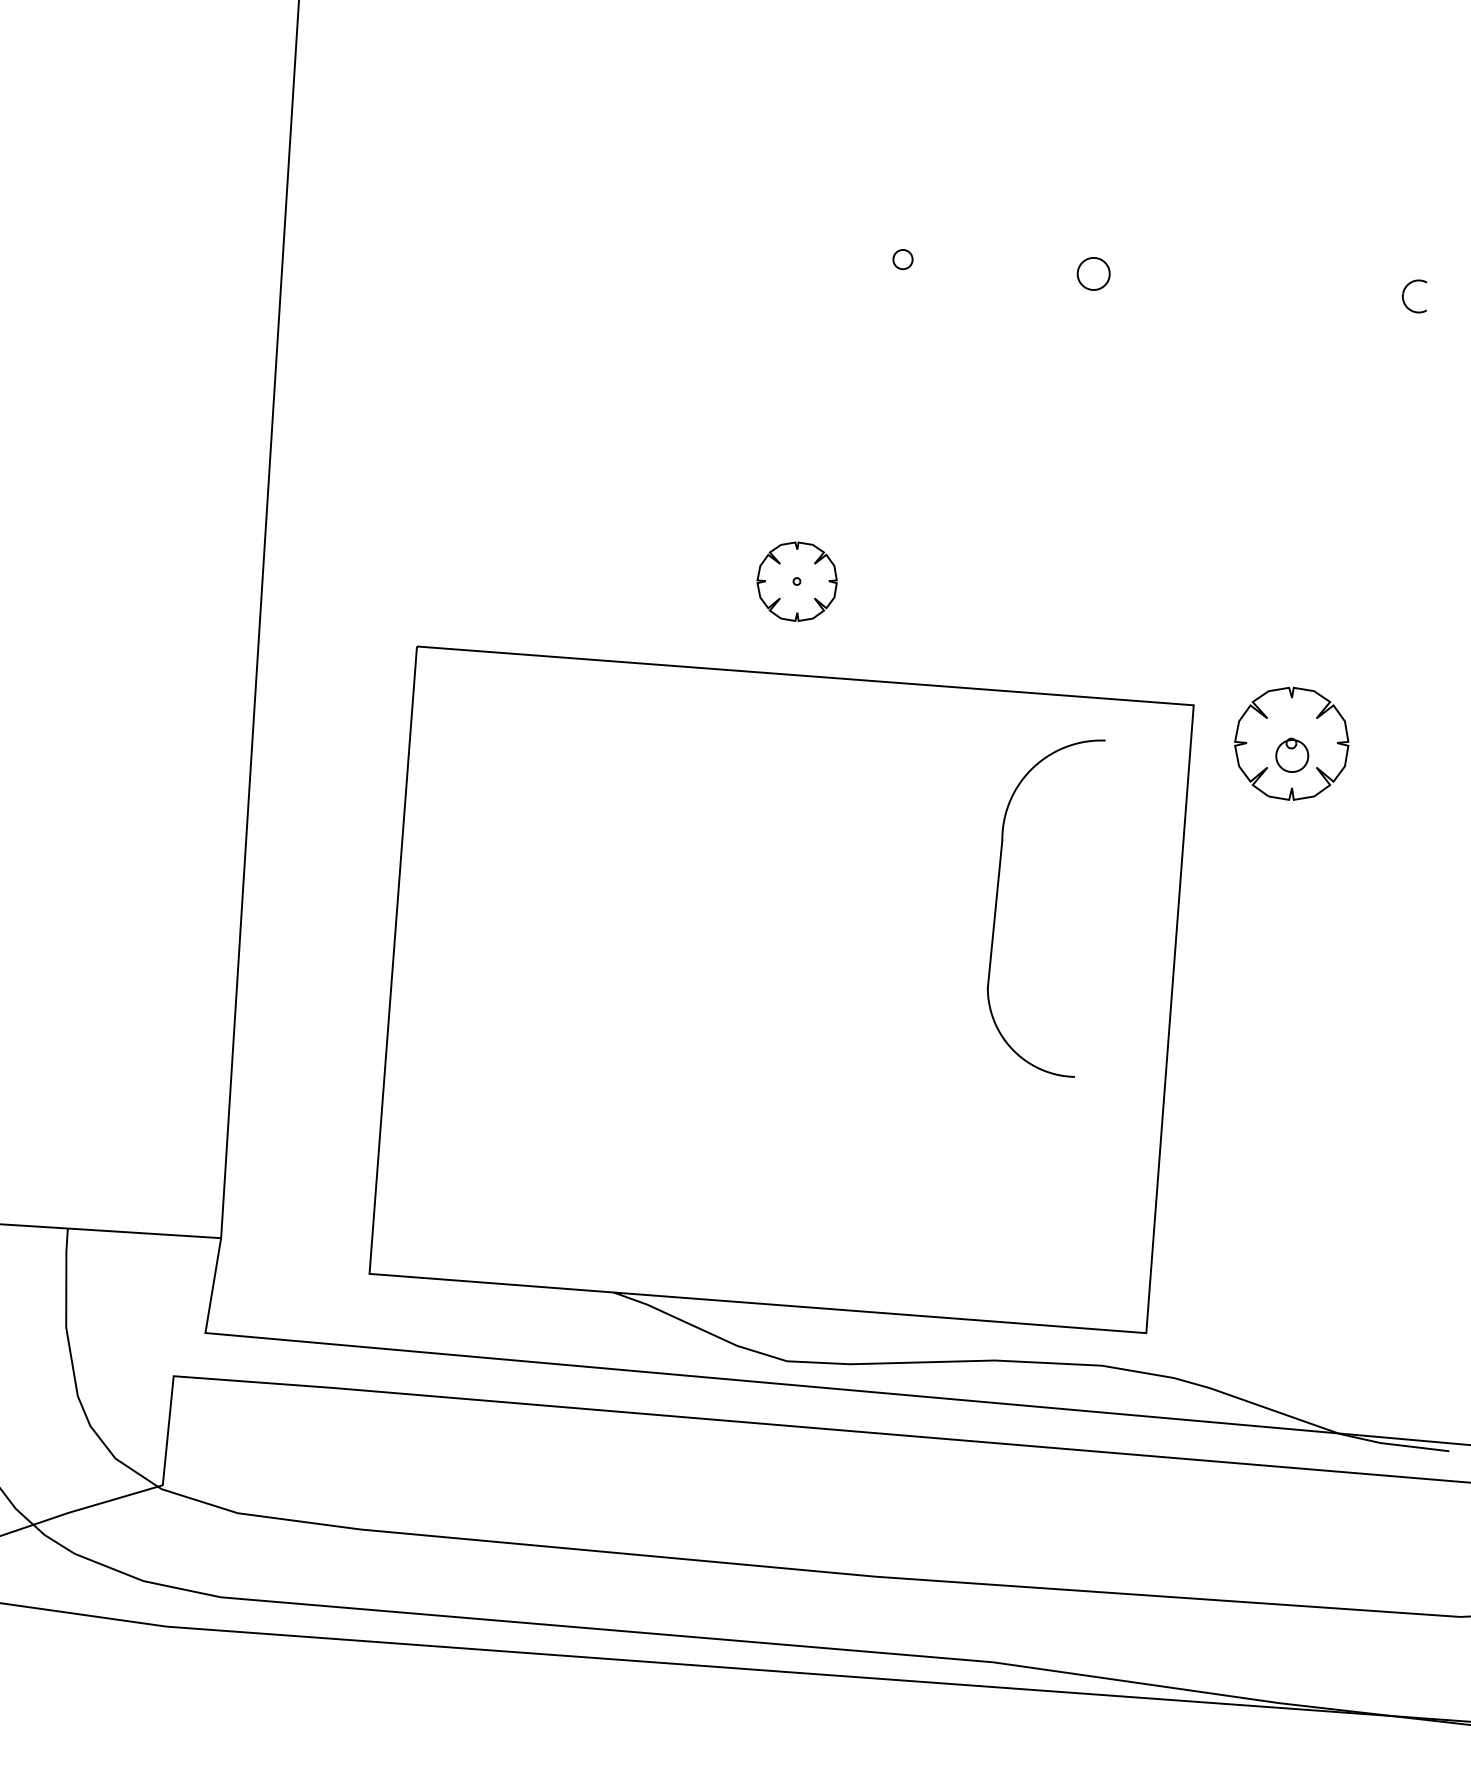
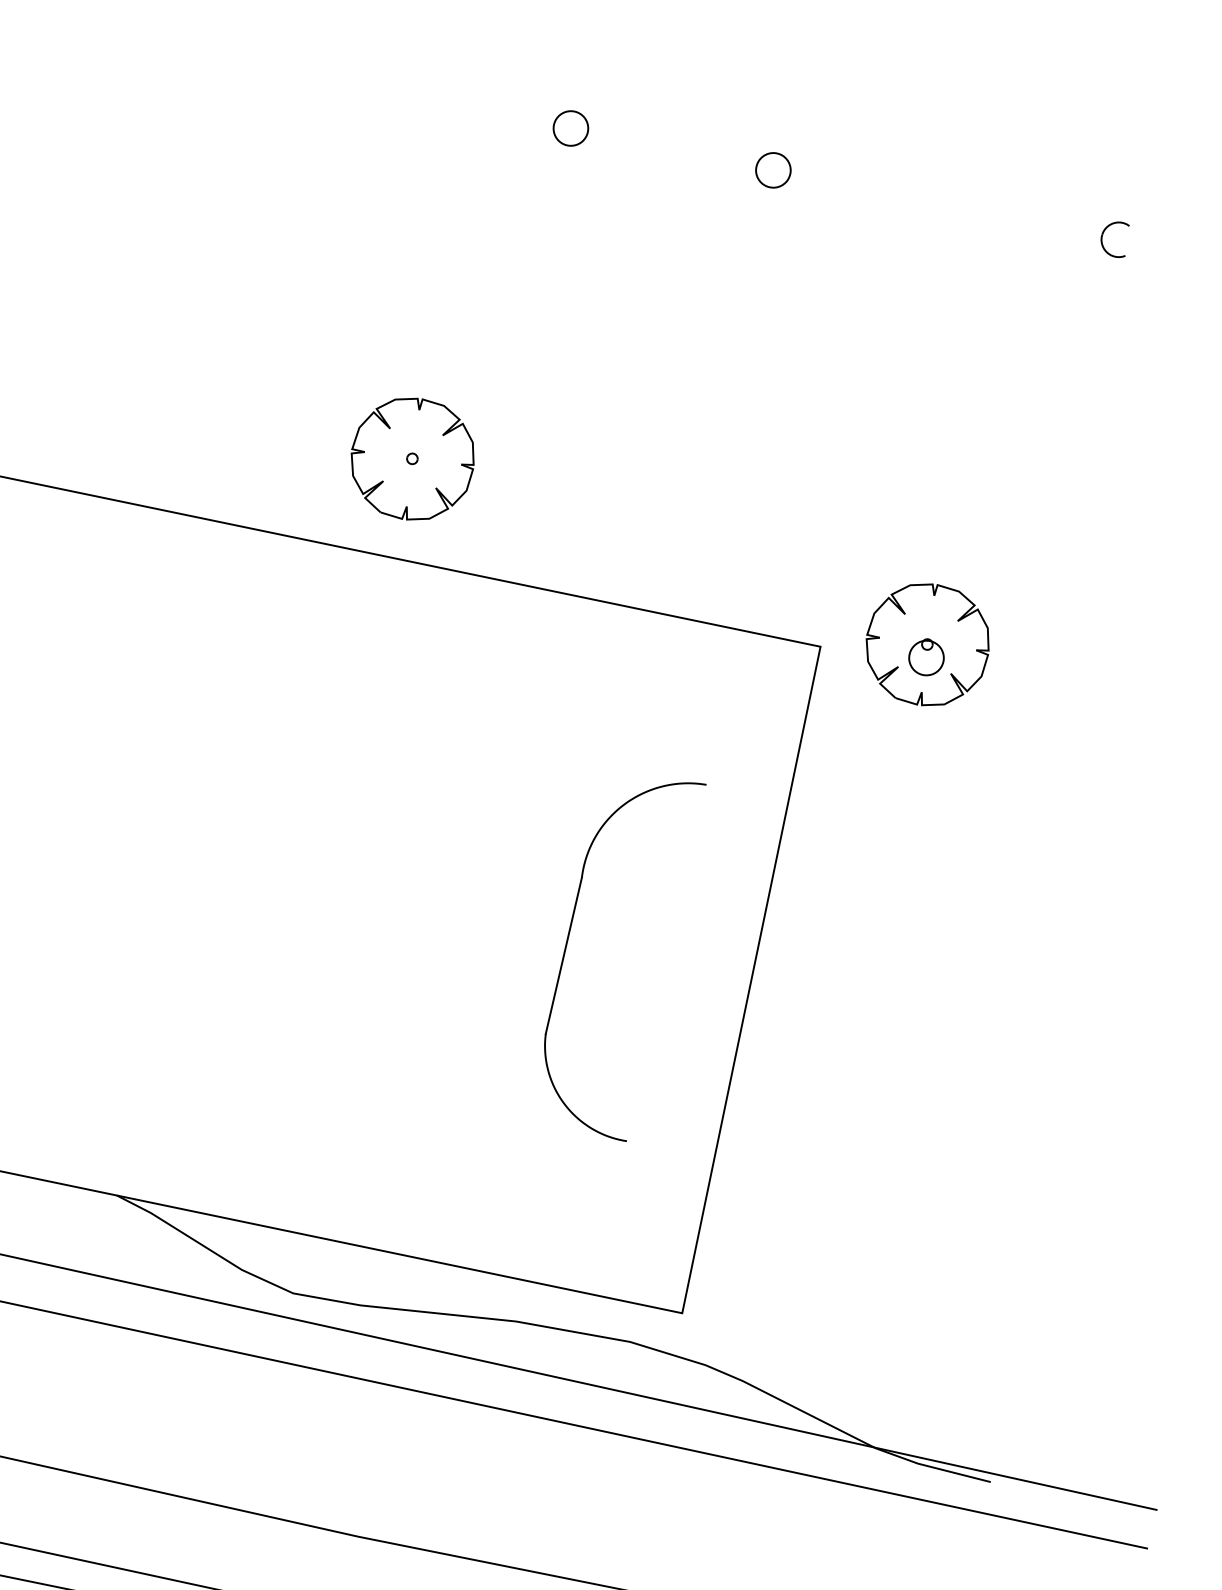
part: (902, 259) -> (570, 128), size x1.67
part: (796, 581) -> (411, 458), size x1.43
part: (1291, 743) -> (927, 644), moved
part: (997, 903) -> (567, 944), moved

